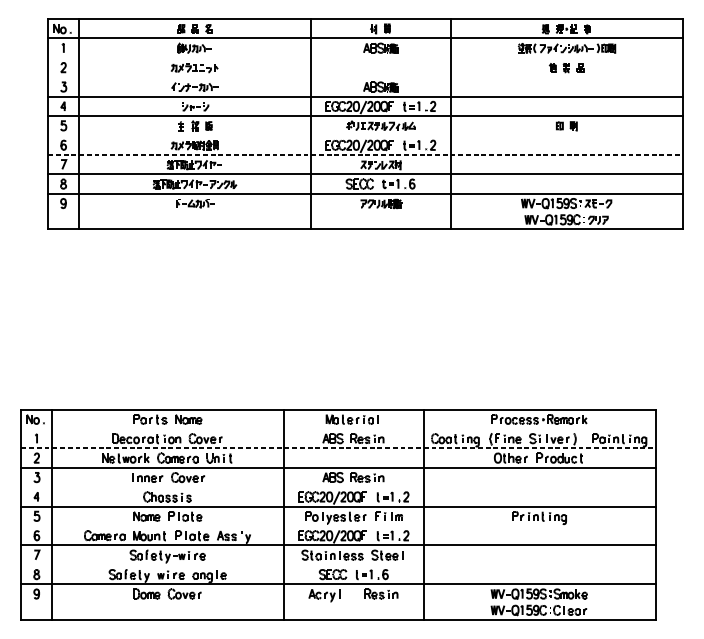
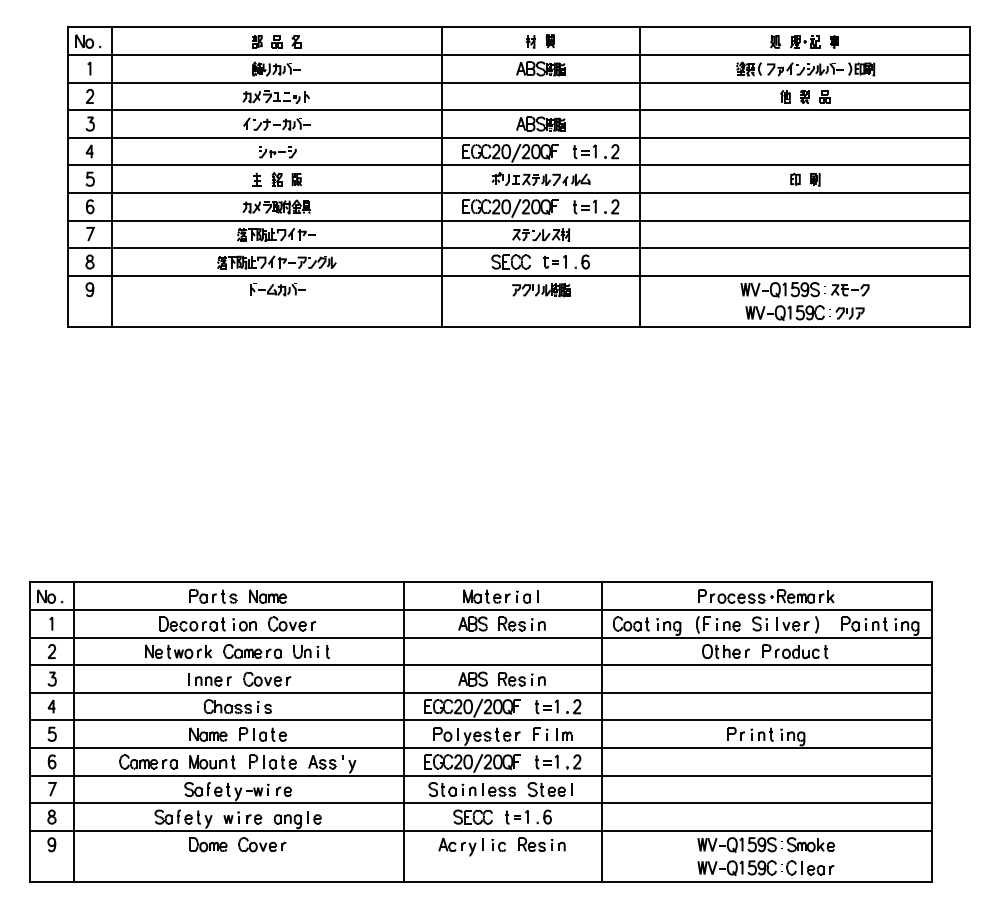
line: (365, 57) -> (519, 82), added
line: (365, 77) -> (519, 110), added
line: (365, 135) -> (519, 192), added
line: (365, 154) -> (519, 220), dashed -> solid
line: (338, 429) -> (480, 610), added
line: (338, 448) -> (480, 637), dashed -> solid
line: (338, 486) -> (480, 692), added
line: (338, 526) -> (480, 748), added
line: (338, 565) -> (480, 803), added
part: (350, 594) -> (498, 845), added

